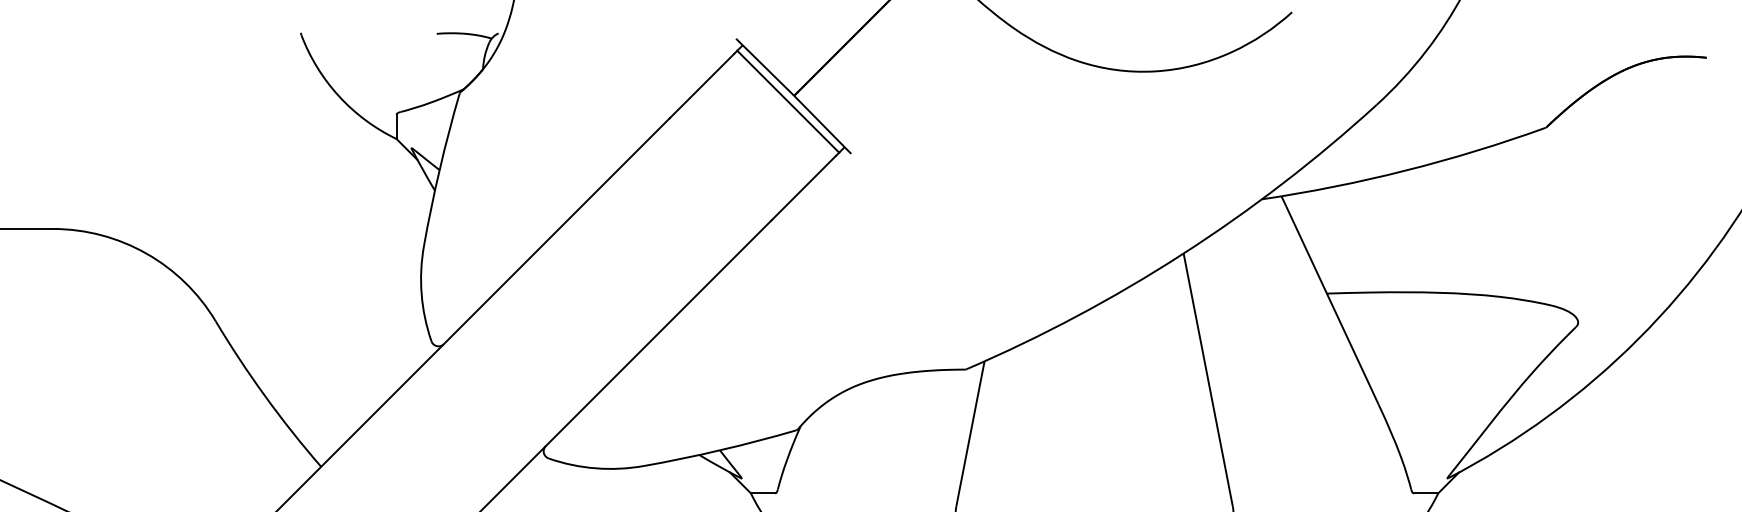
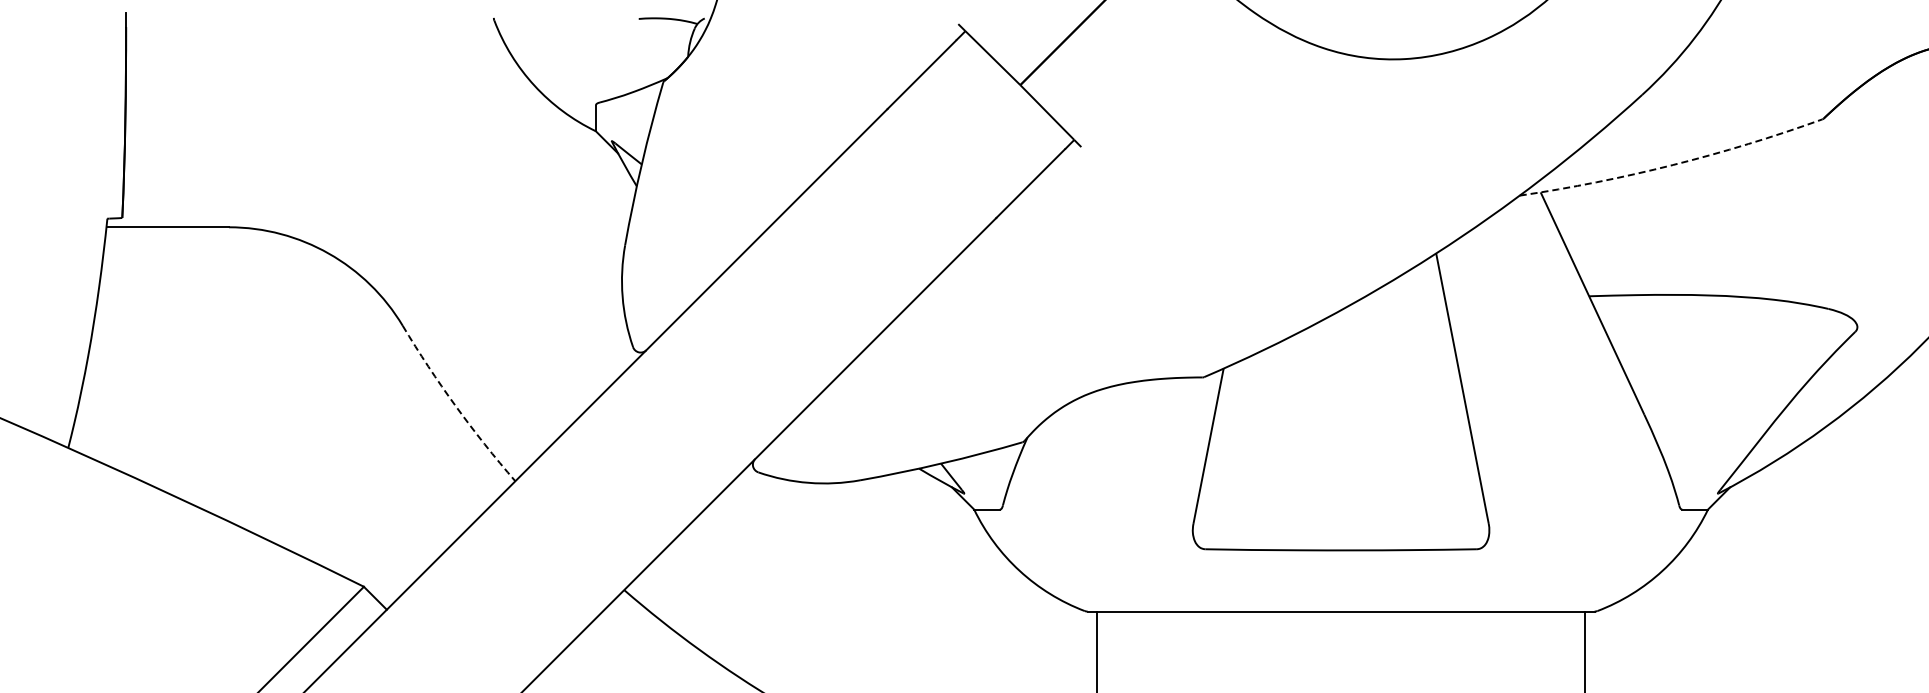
line: (787, 101) -> (1013, 91), removed
arc: (1404, 171) -> (1672, 165), solid -> dashed
arc: (265, 396) -> (455, 406), solid -> dashed

